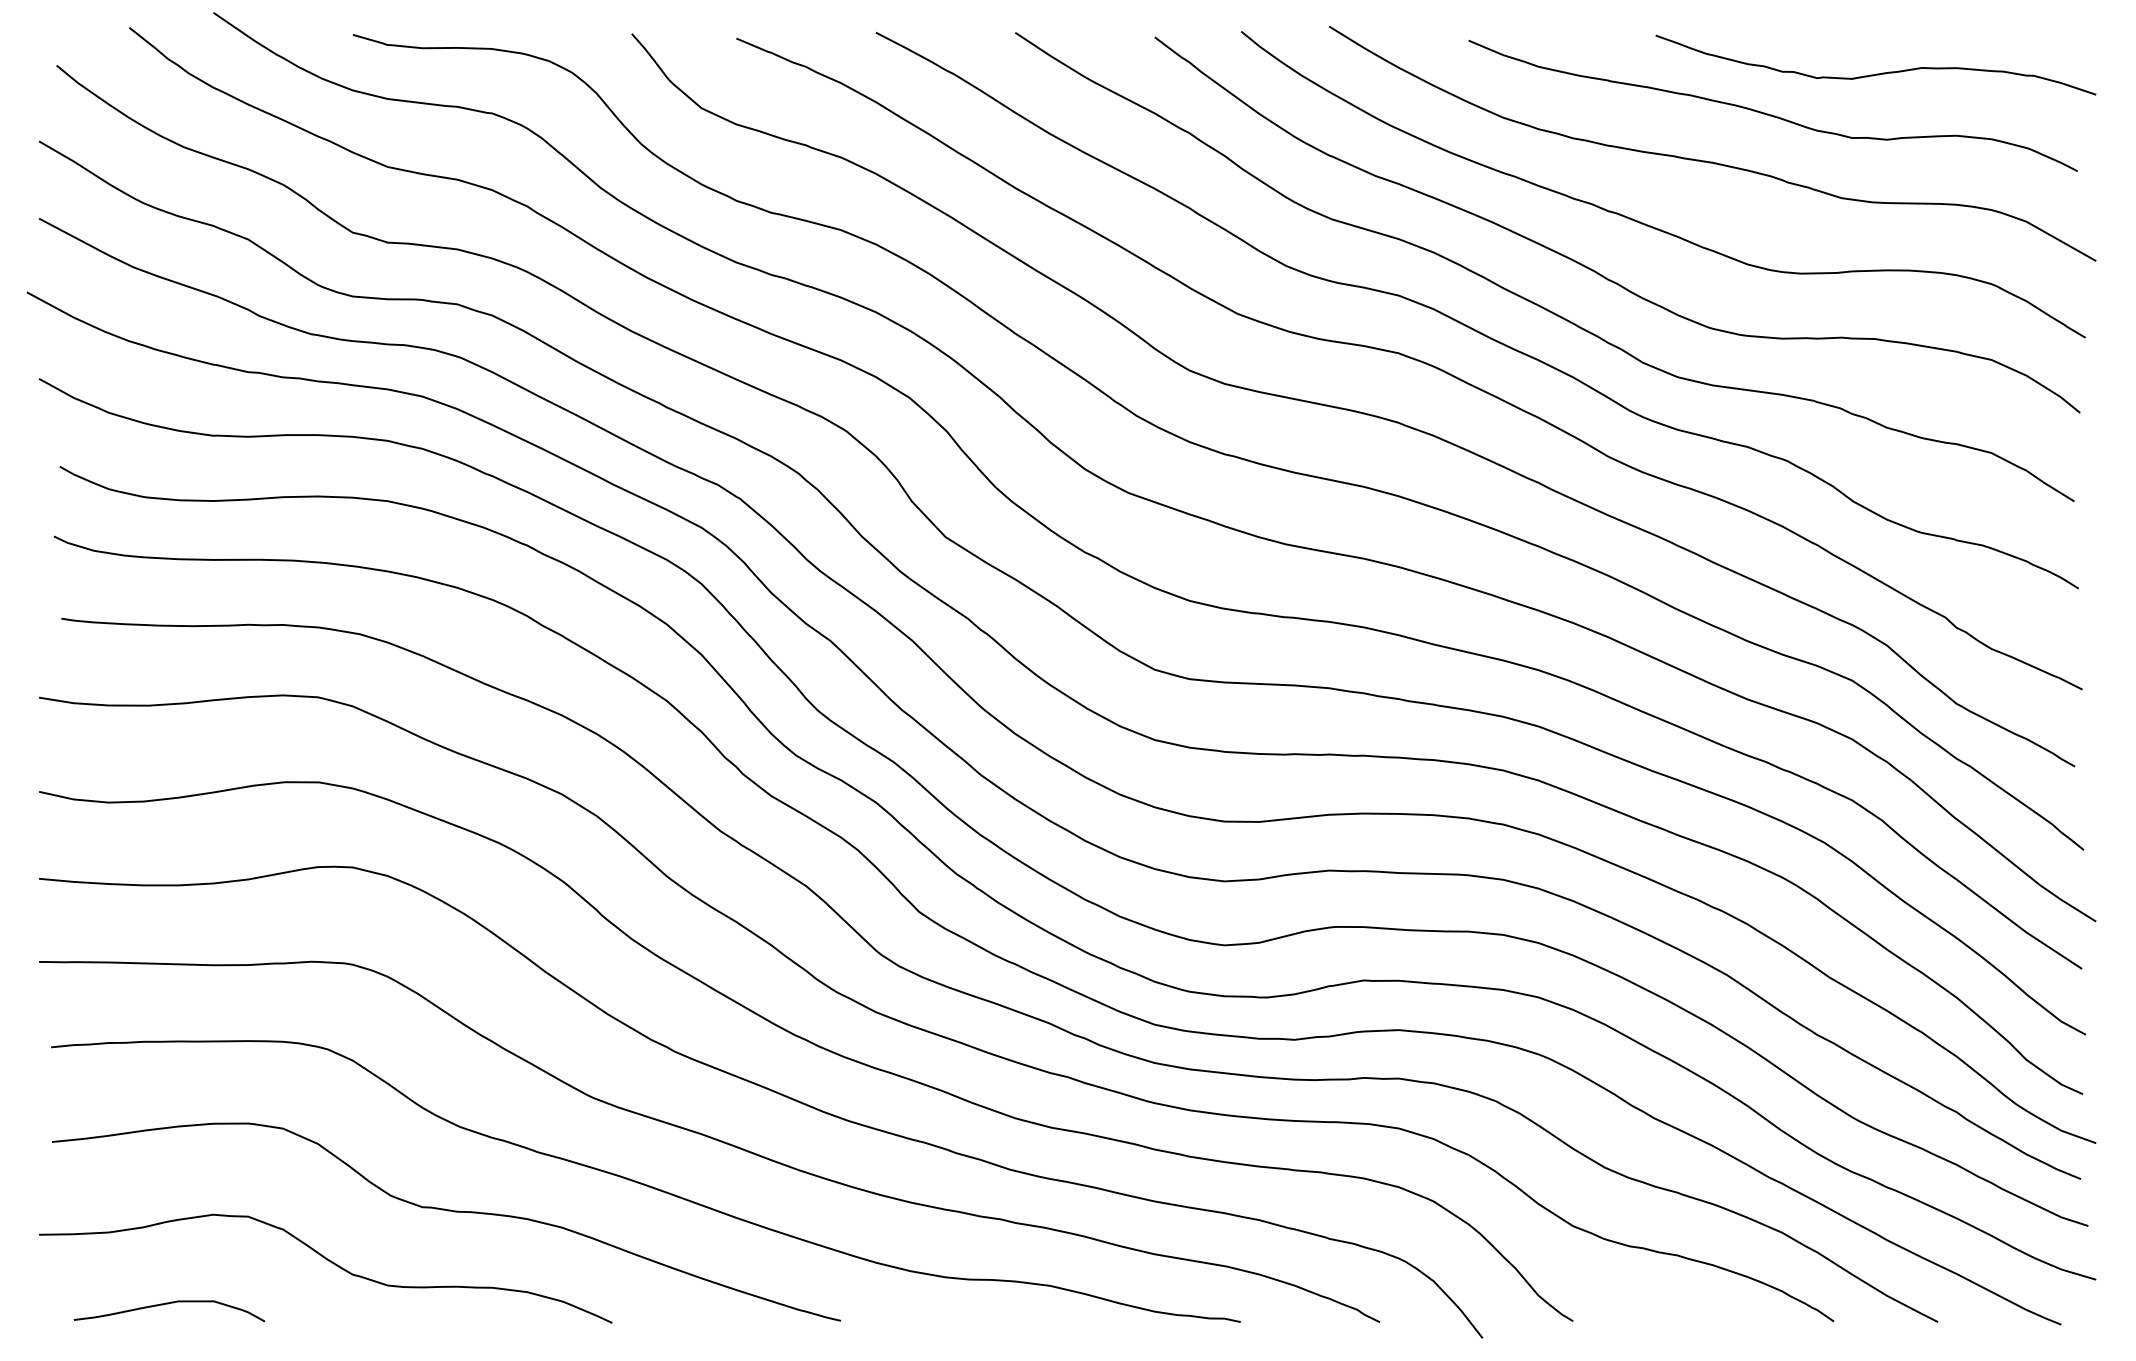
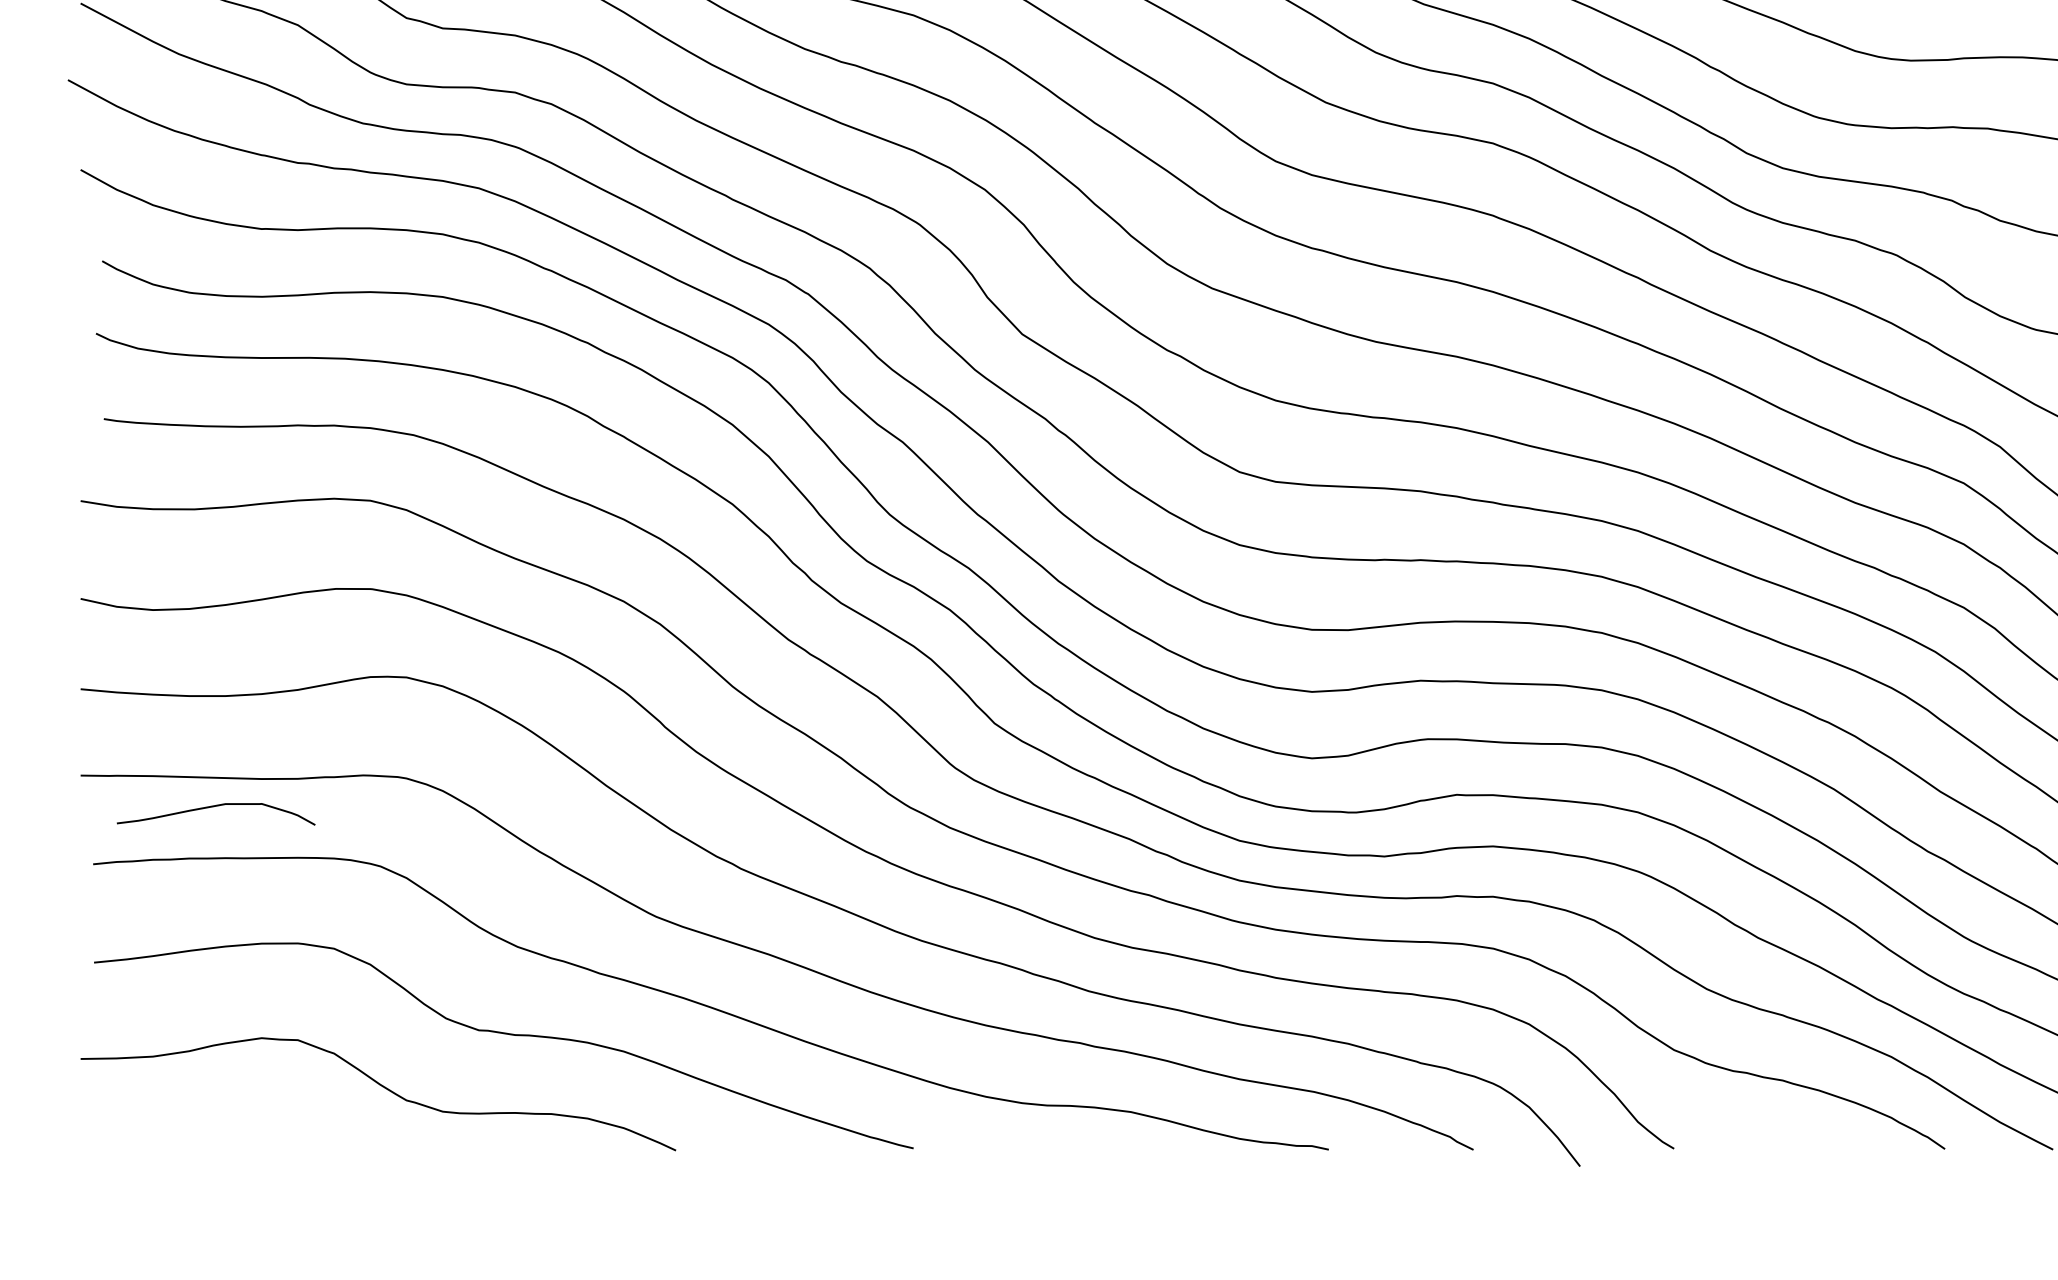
curve: (168, 1304) -> (215, 807), moved

